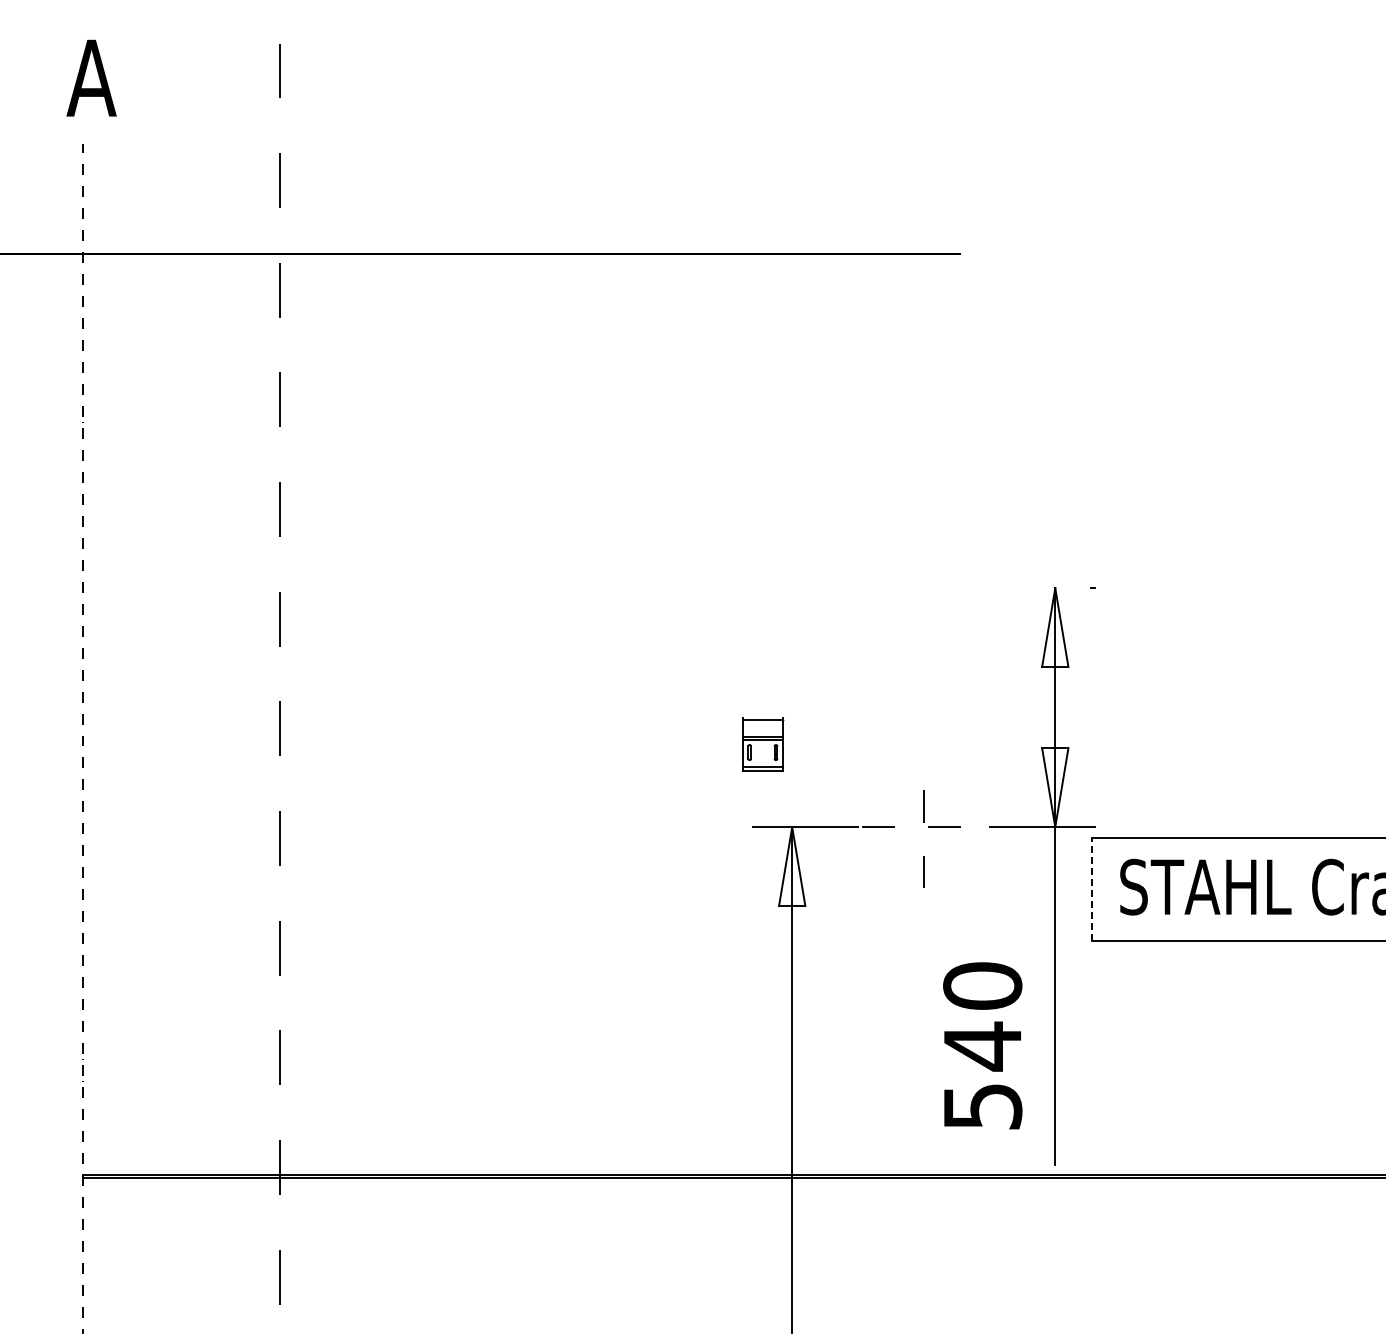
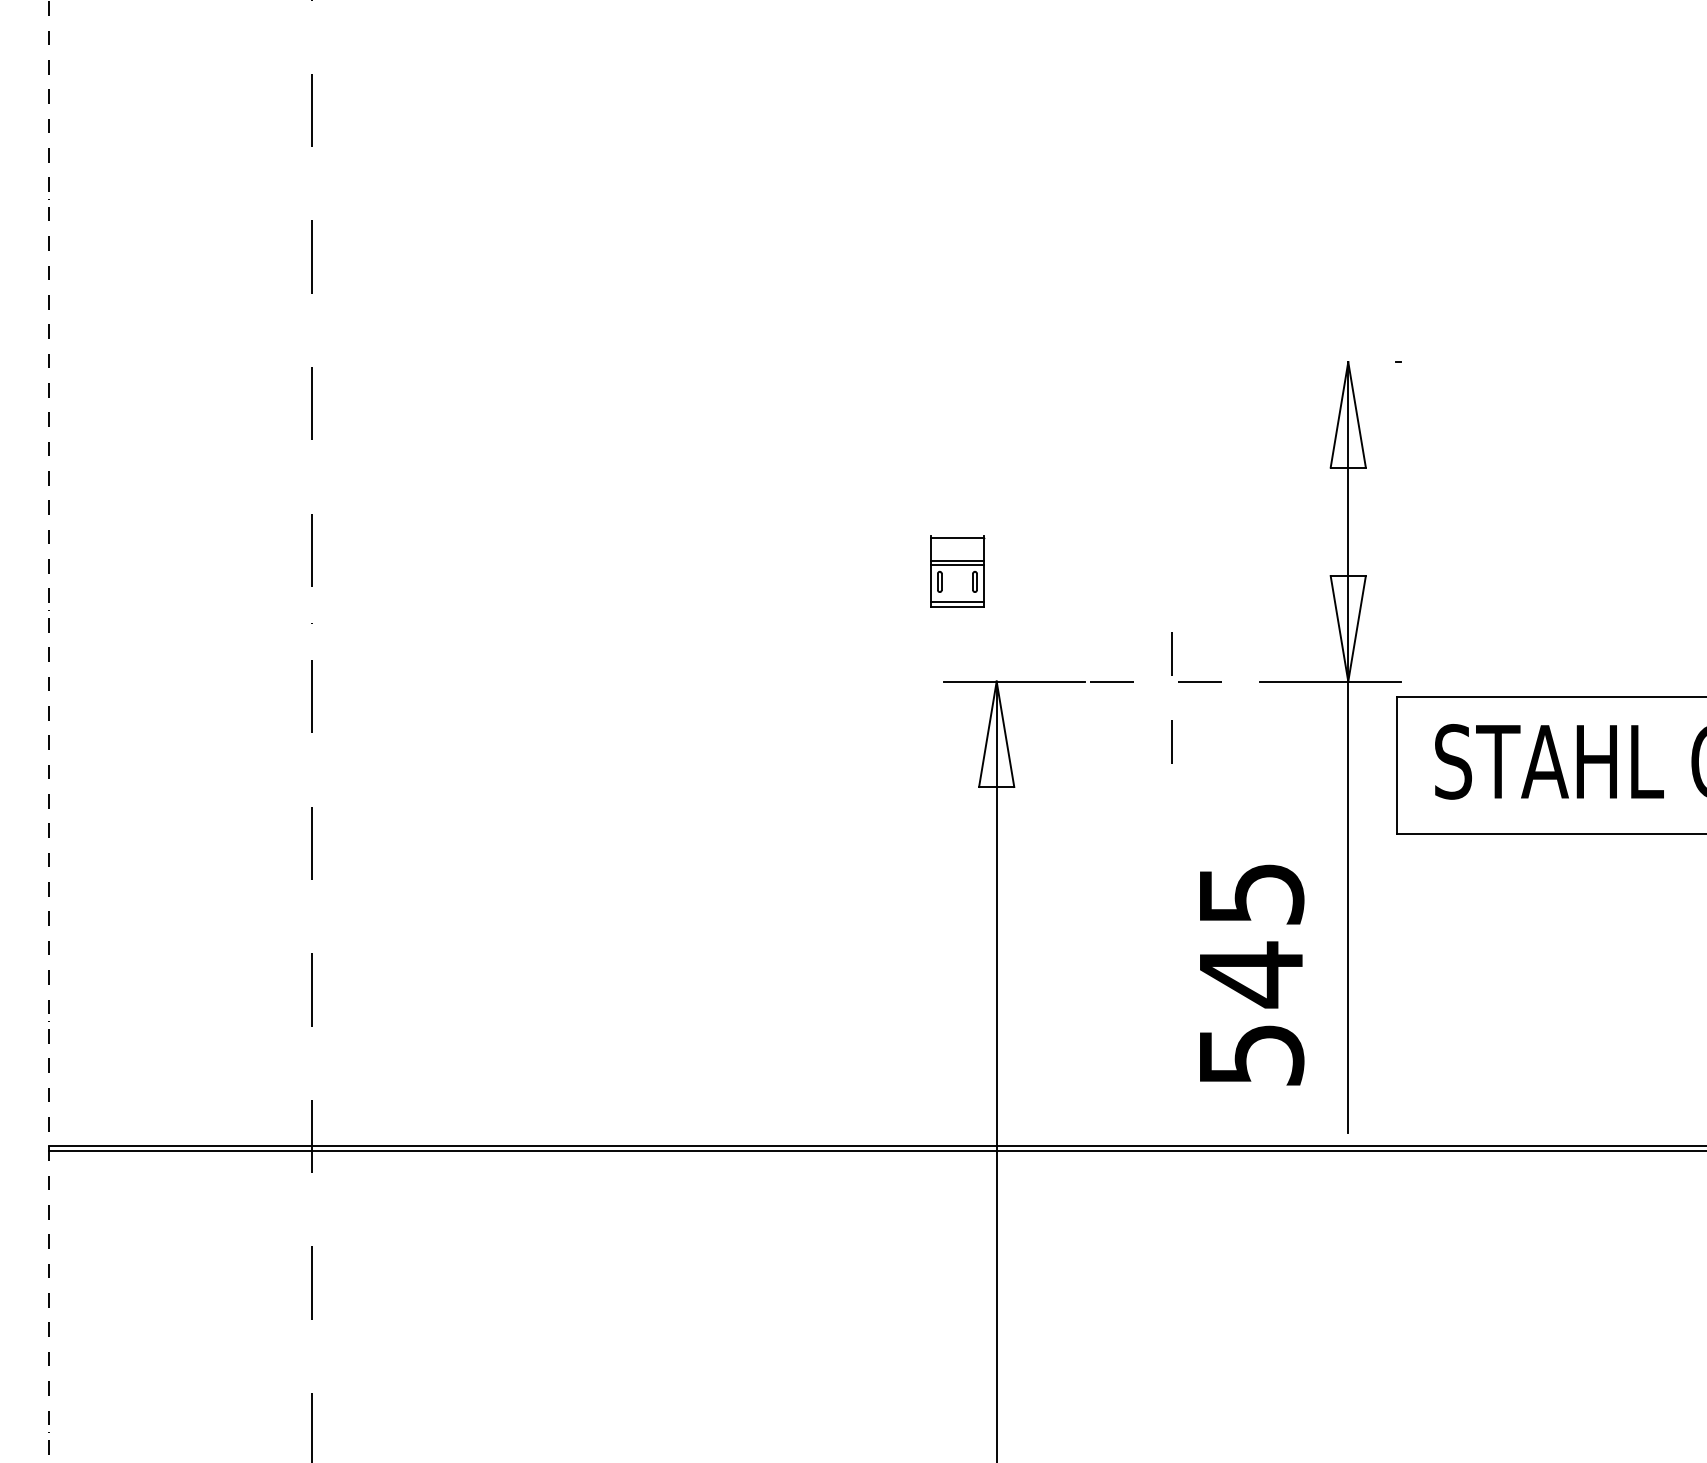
line: (1091, 889) -> (1396, 764), dashed -> solid
text: (982, 985) -> (1251, 893), 540 -> 545

